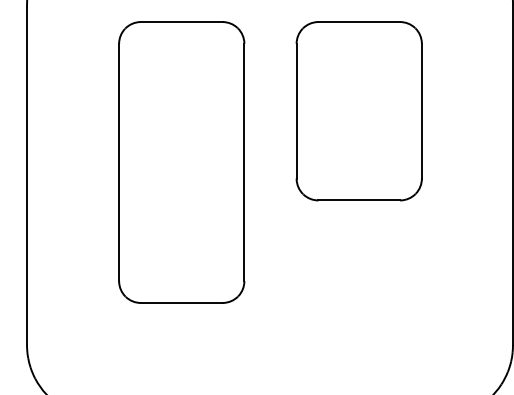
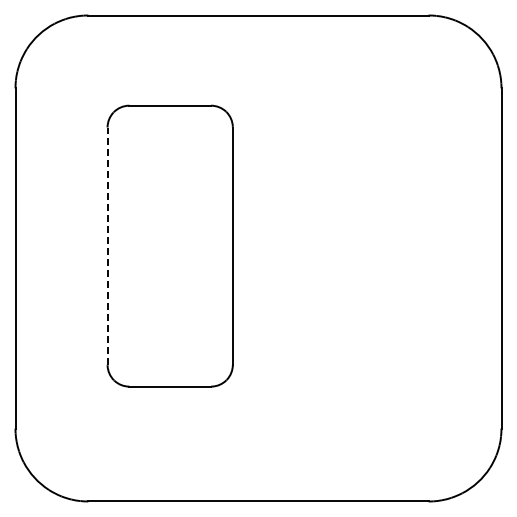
part: (359, 110) -> (347, 194), removed
line: (119, 162) -> (107, 246), solid -> dashed

